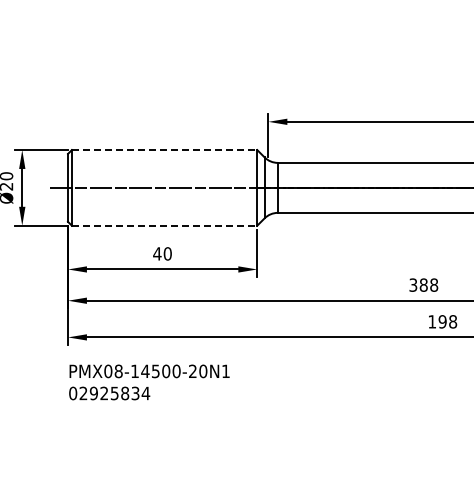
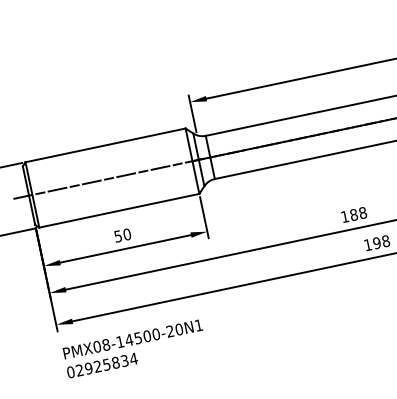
line: (164, 150) -> (105, 145), dashed -> solid
line: (164, 225) -> (119, 210), dashed -> solid
text: (157, 253) -> (118, 236), 40 -> 50
text: (413, 284) -> (345, 216), 388 -> 188

